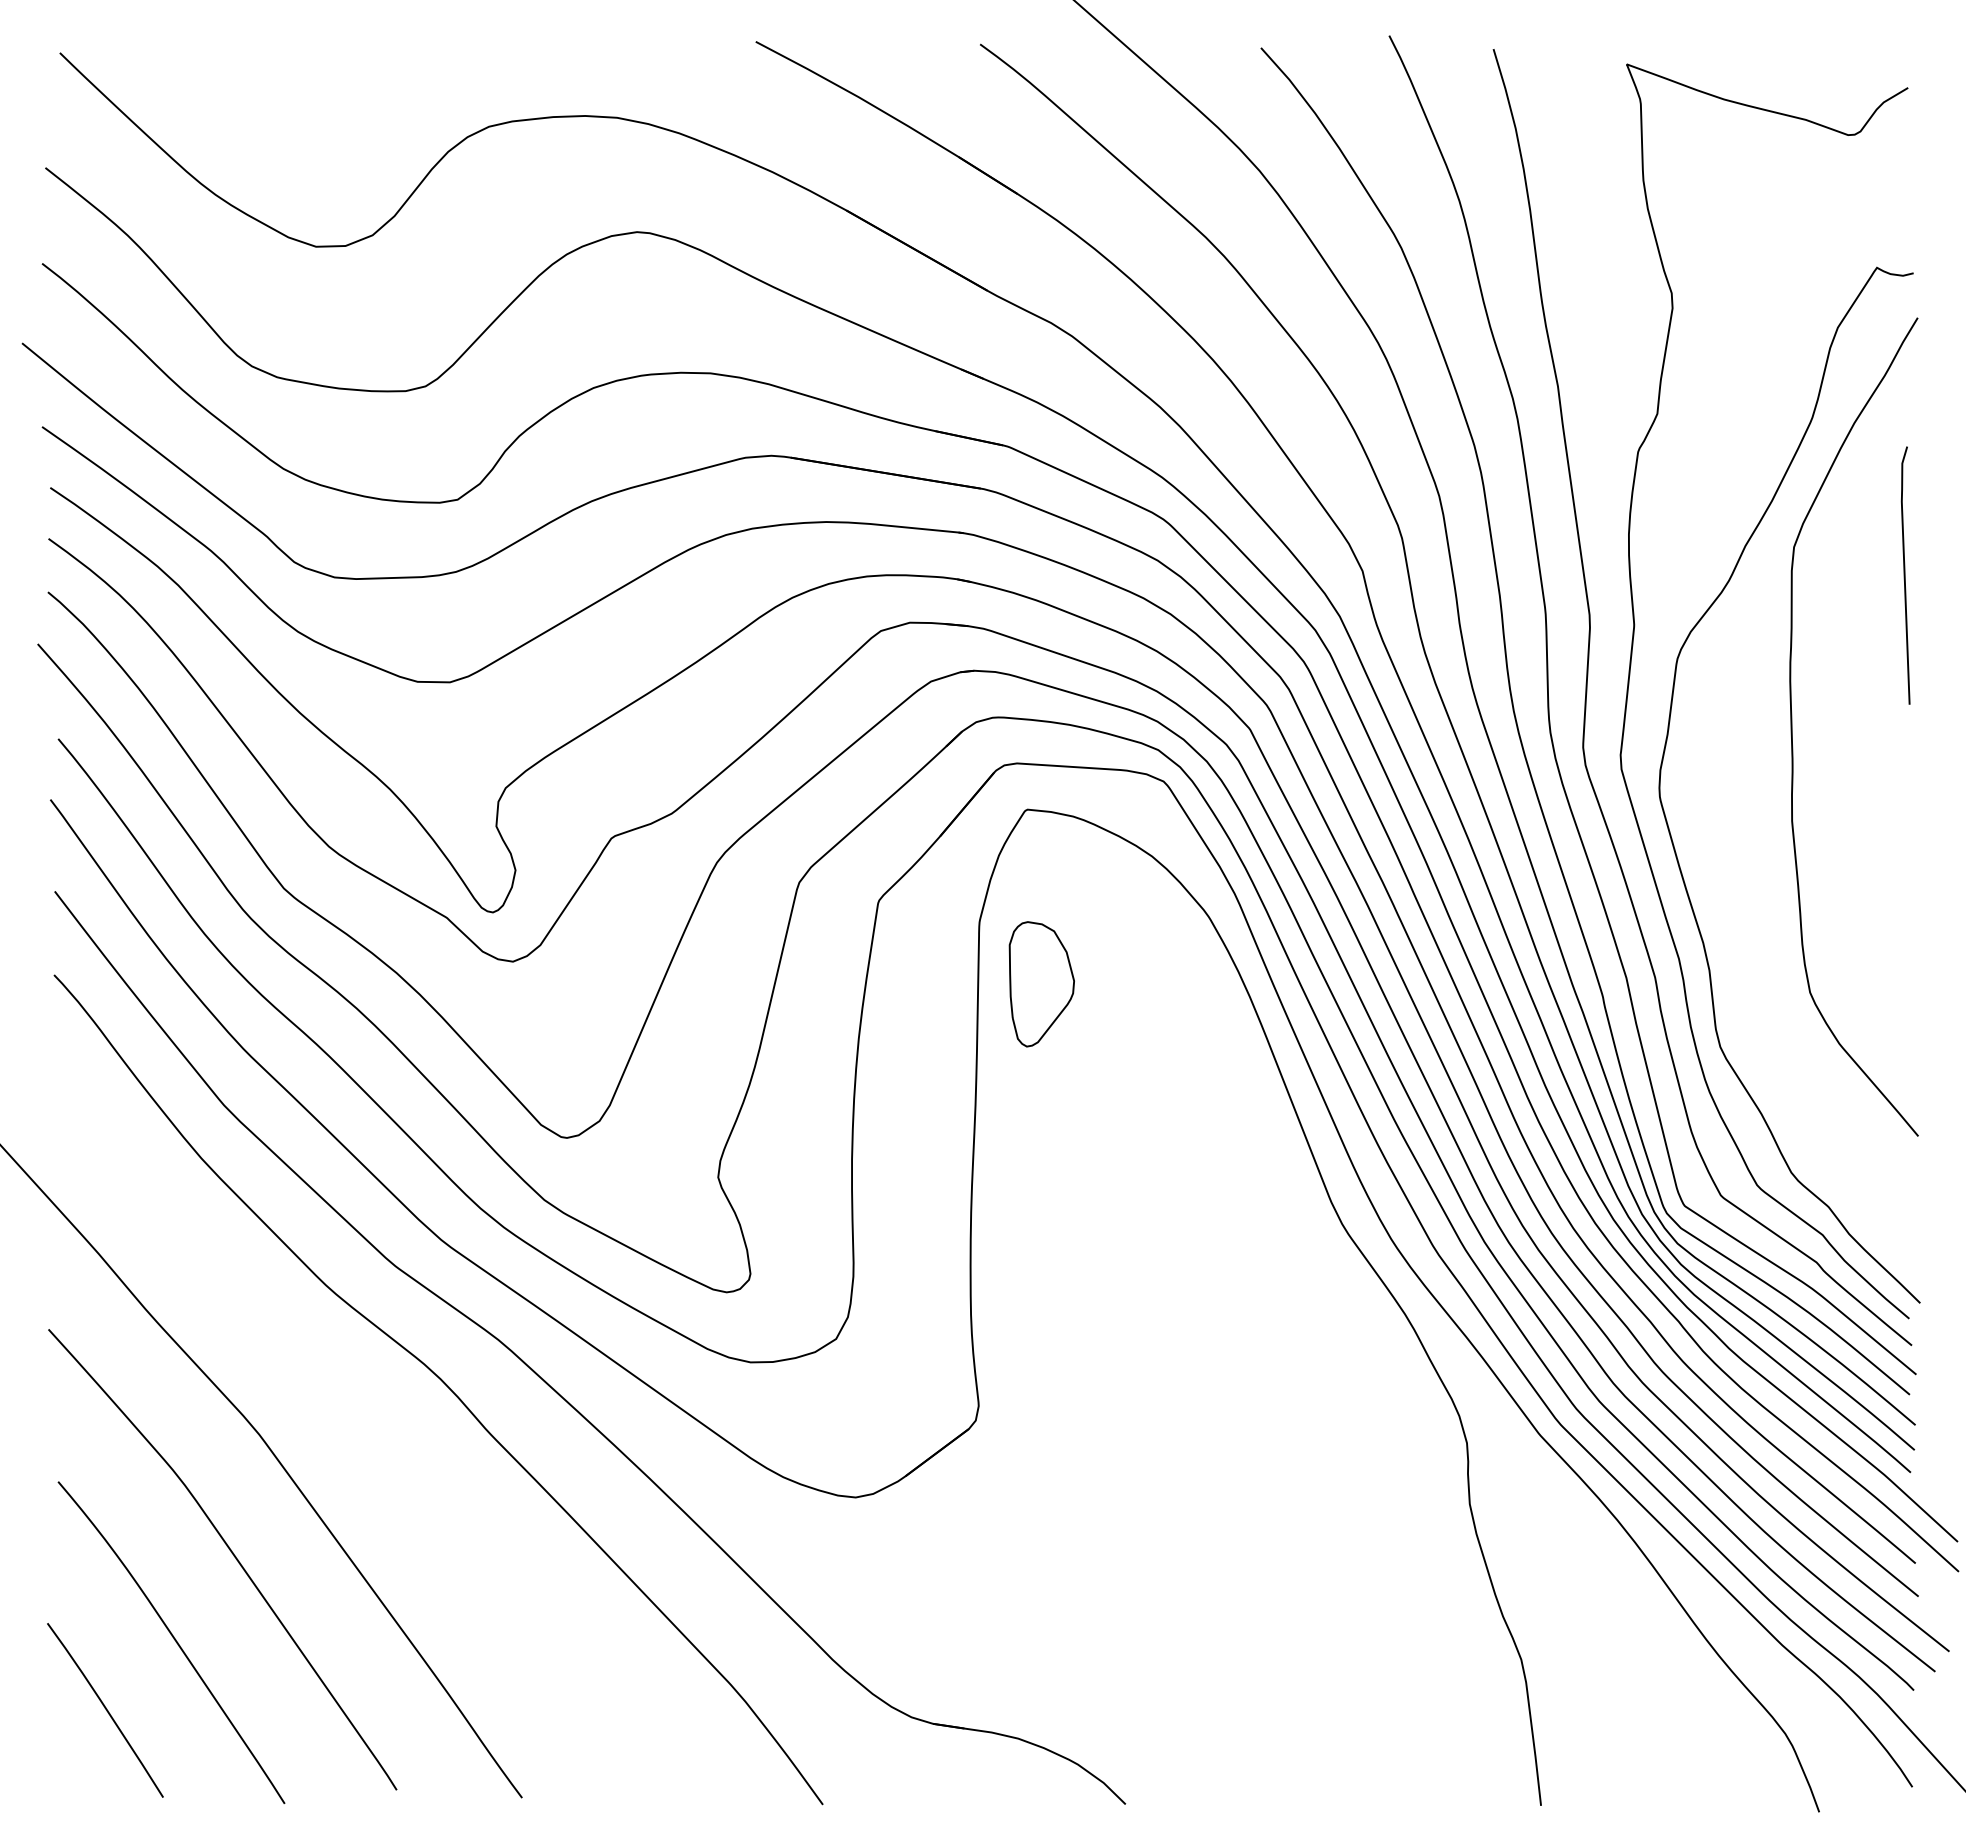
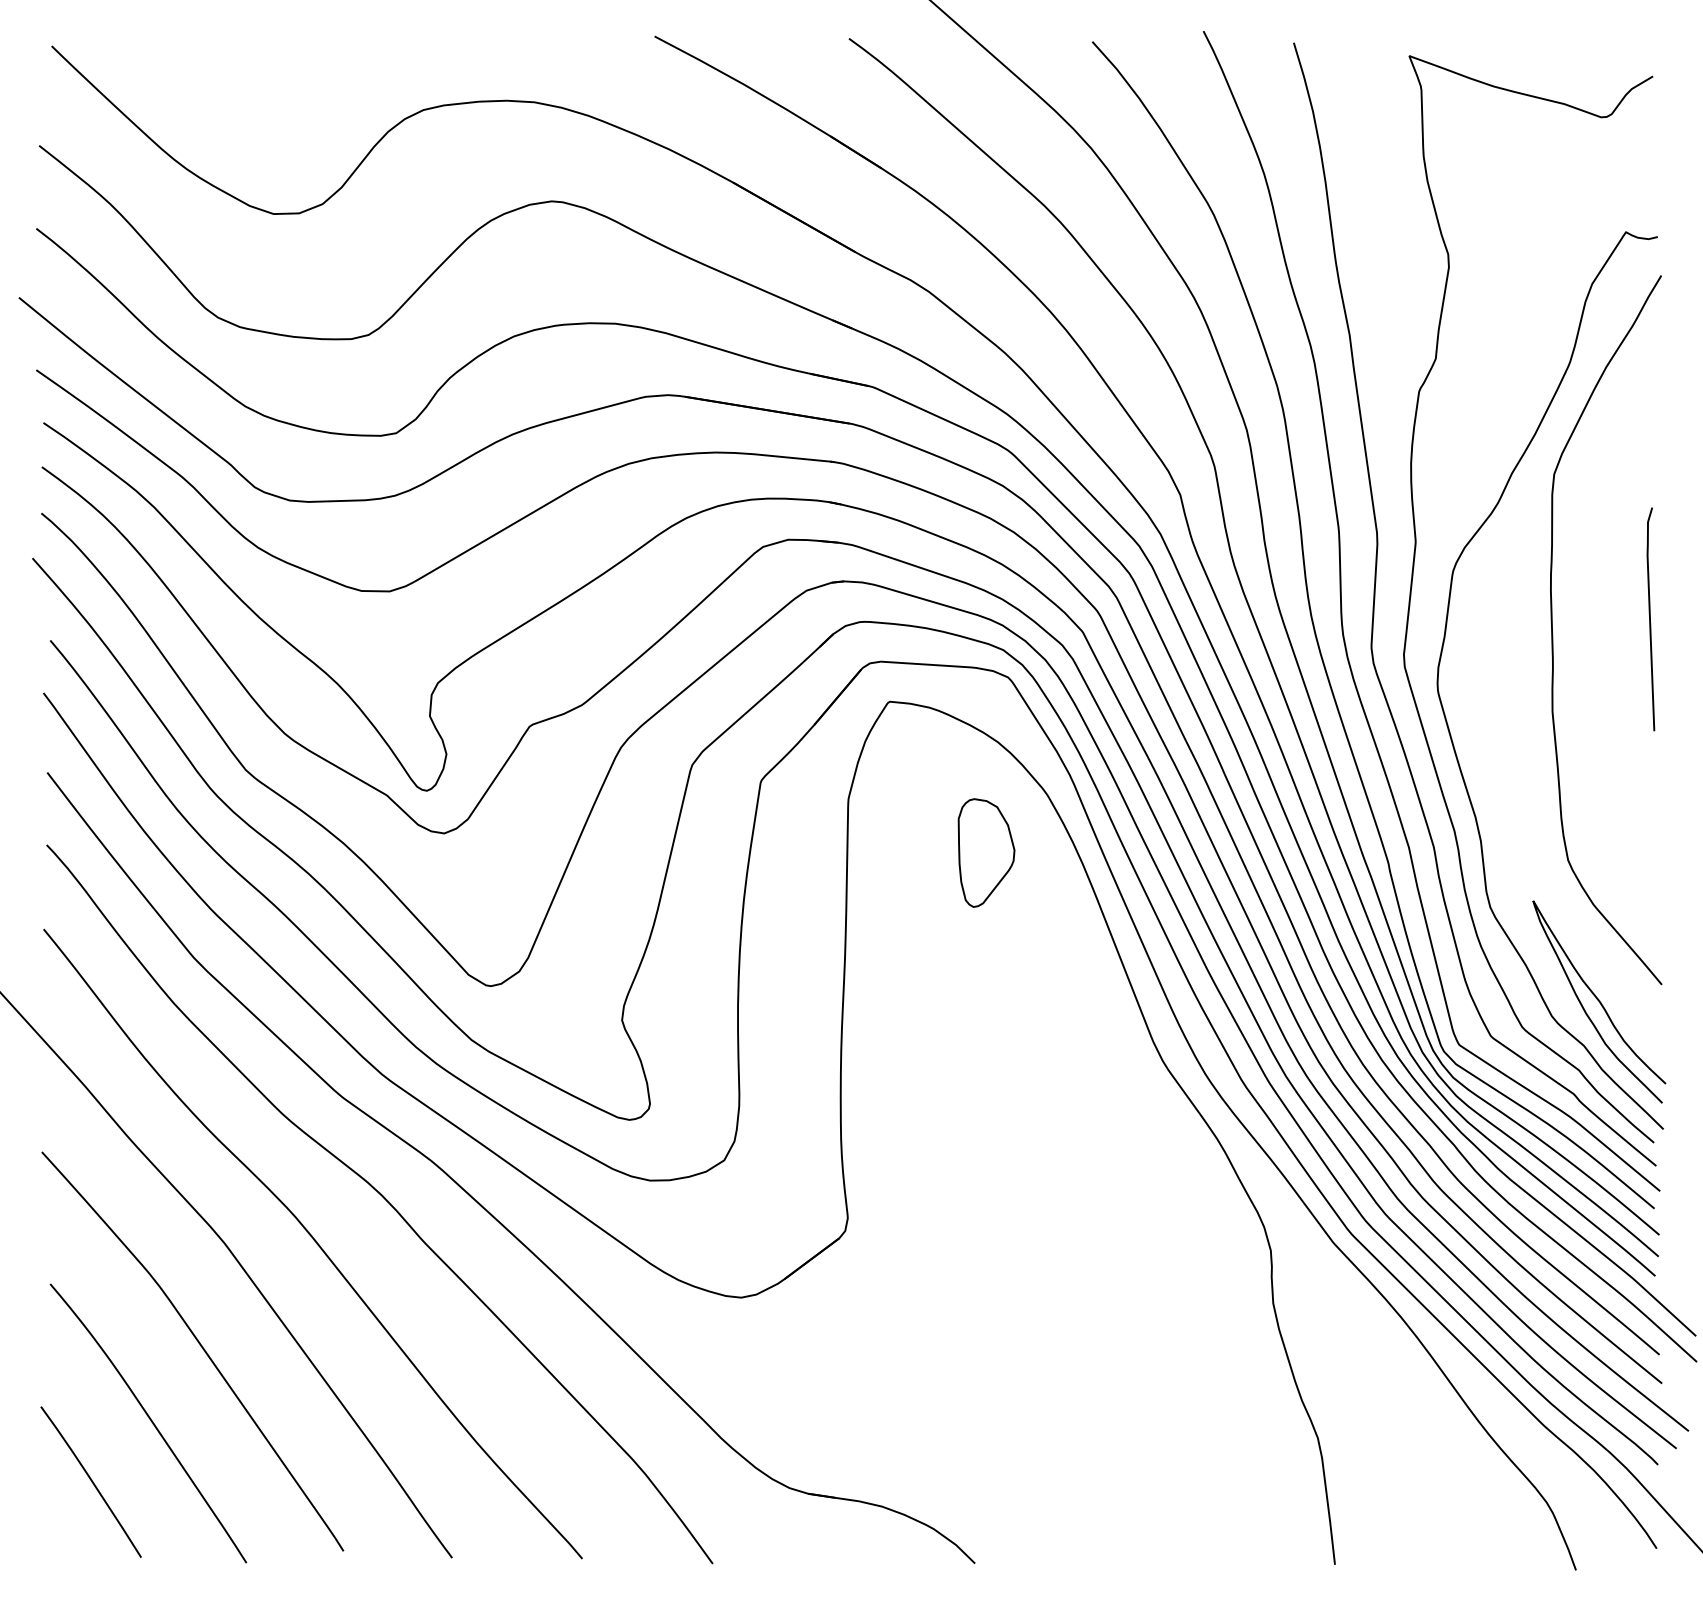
line: (1905, 575) -> (1650, 619), moved
part: (1041, 984) -> (986, 853), moved
curve: (1846, 1156) -> (1599, 1002), added
curve: (364, 1434) -> (315, 1243), added

